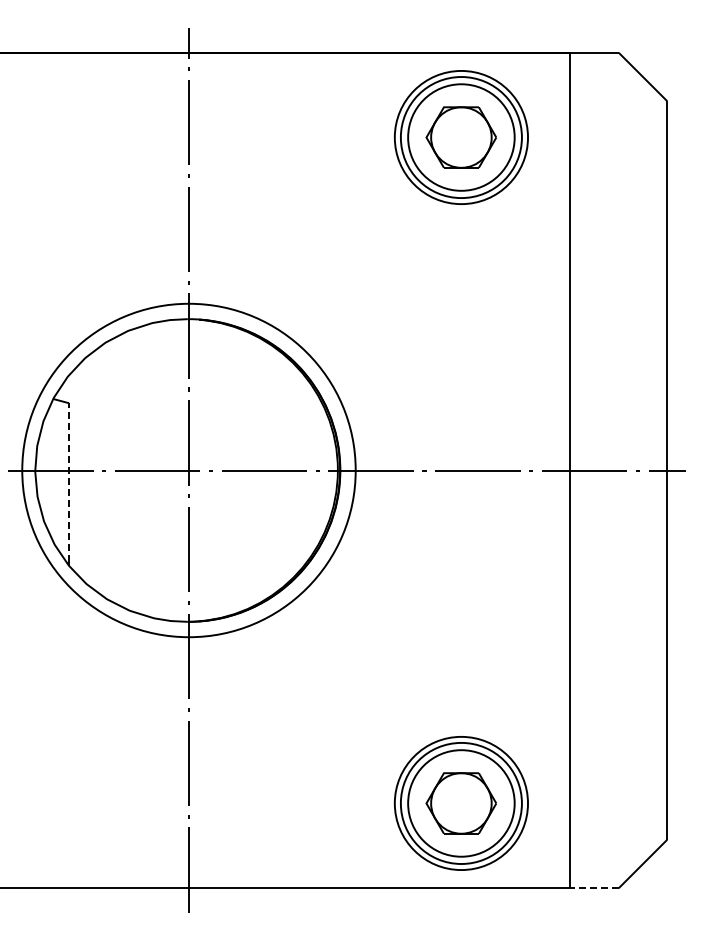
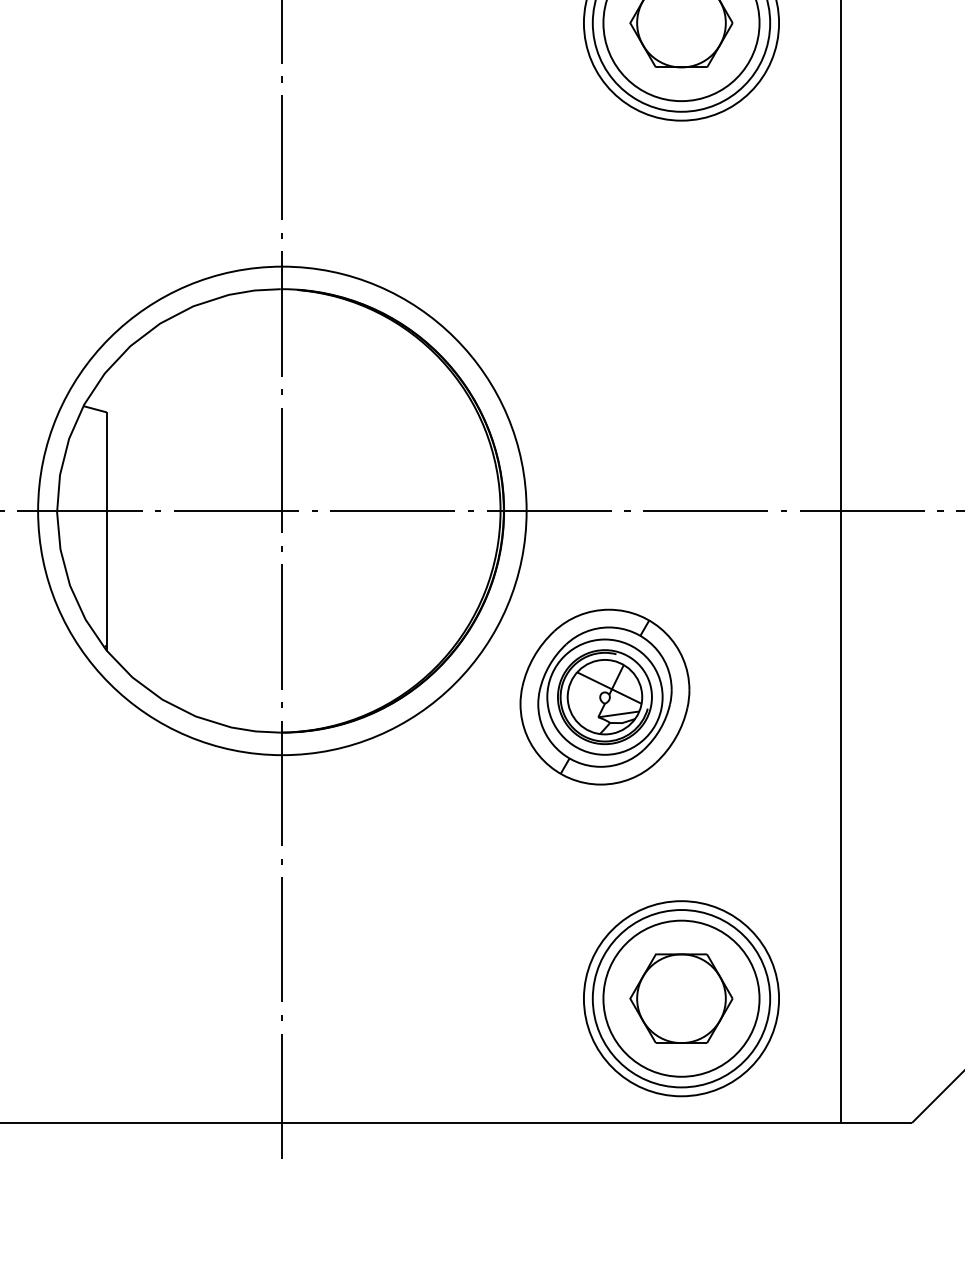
line: (69, 482) -> (107, 528), dashed -> solid
part: (408, 597) -> (603, 696), added
line: (594, 888) -> (876, 1123), dashed -> solid

